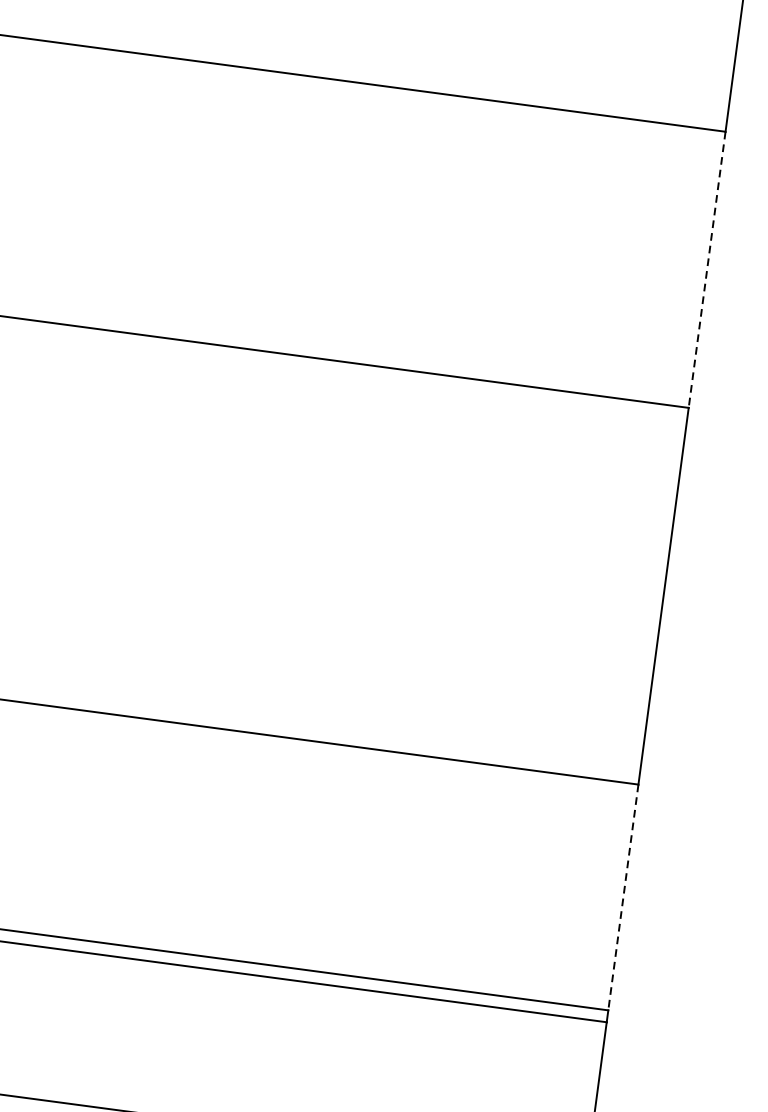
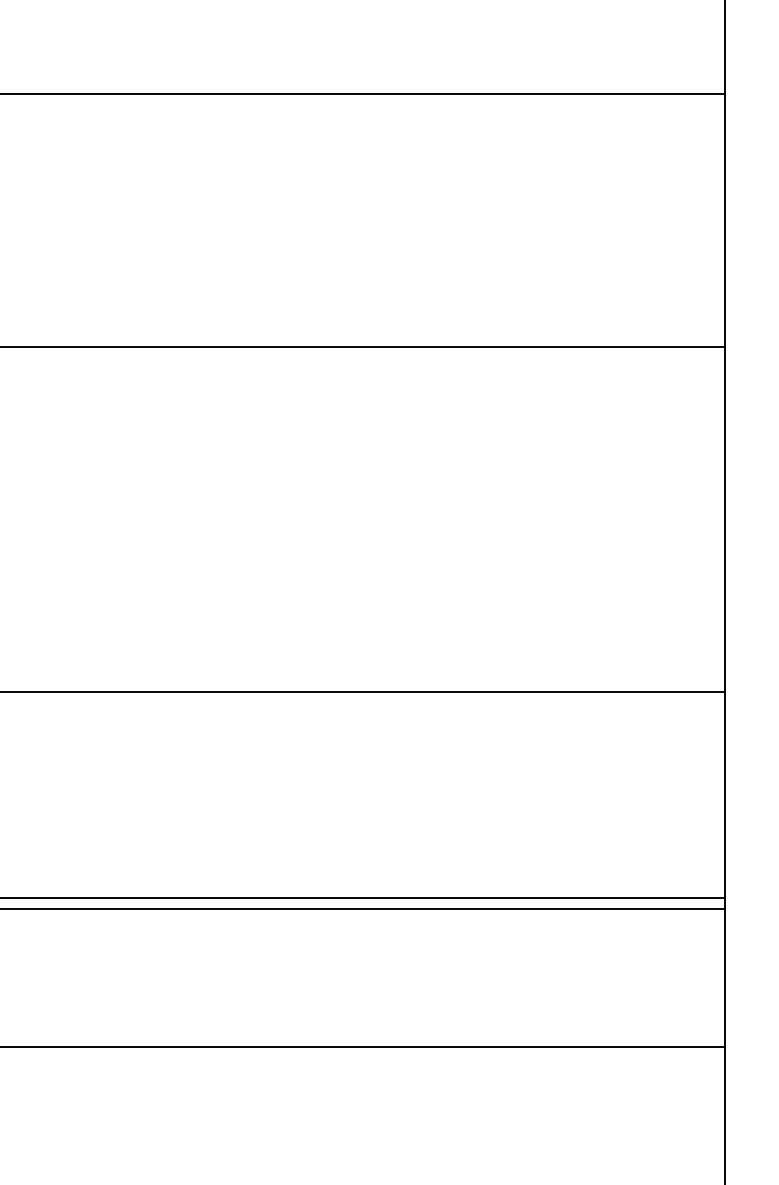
line: (707, 270) -> (725, 220), dashed -> solid
line: (623, 898) -> (725, 795), dashed -> solid

